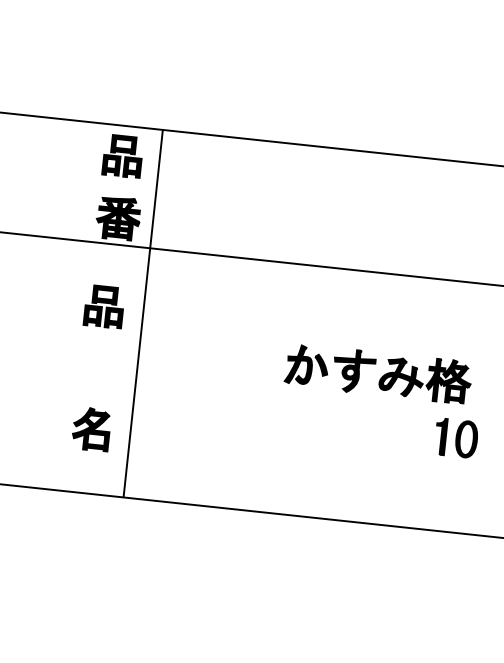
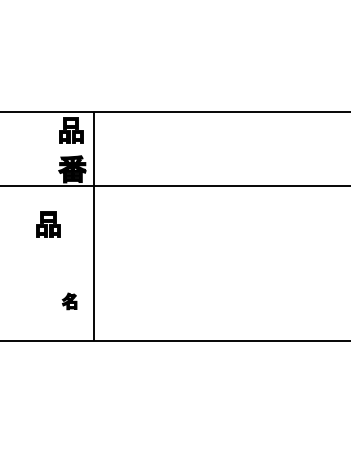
part: (104, 306) -> (48, 224), moved
part: (382, 399) -> (247, 263), removed
part: (90, 429) -> (69, 301), size x0.6

